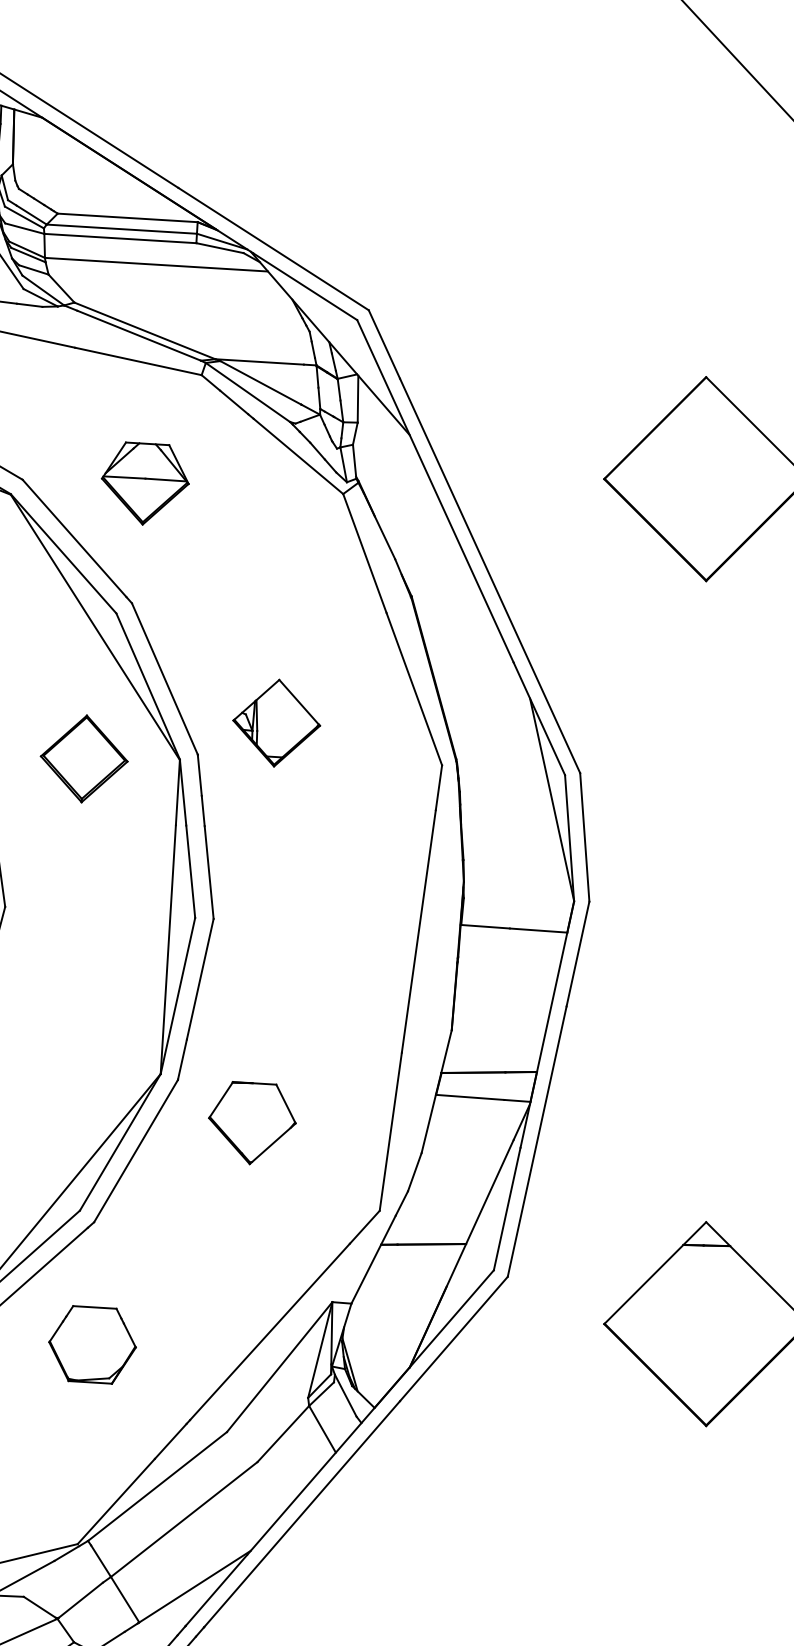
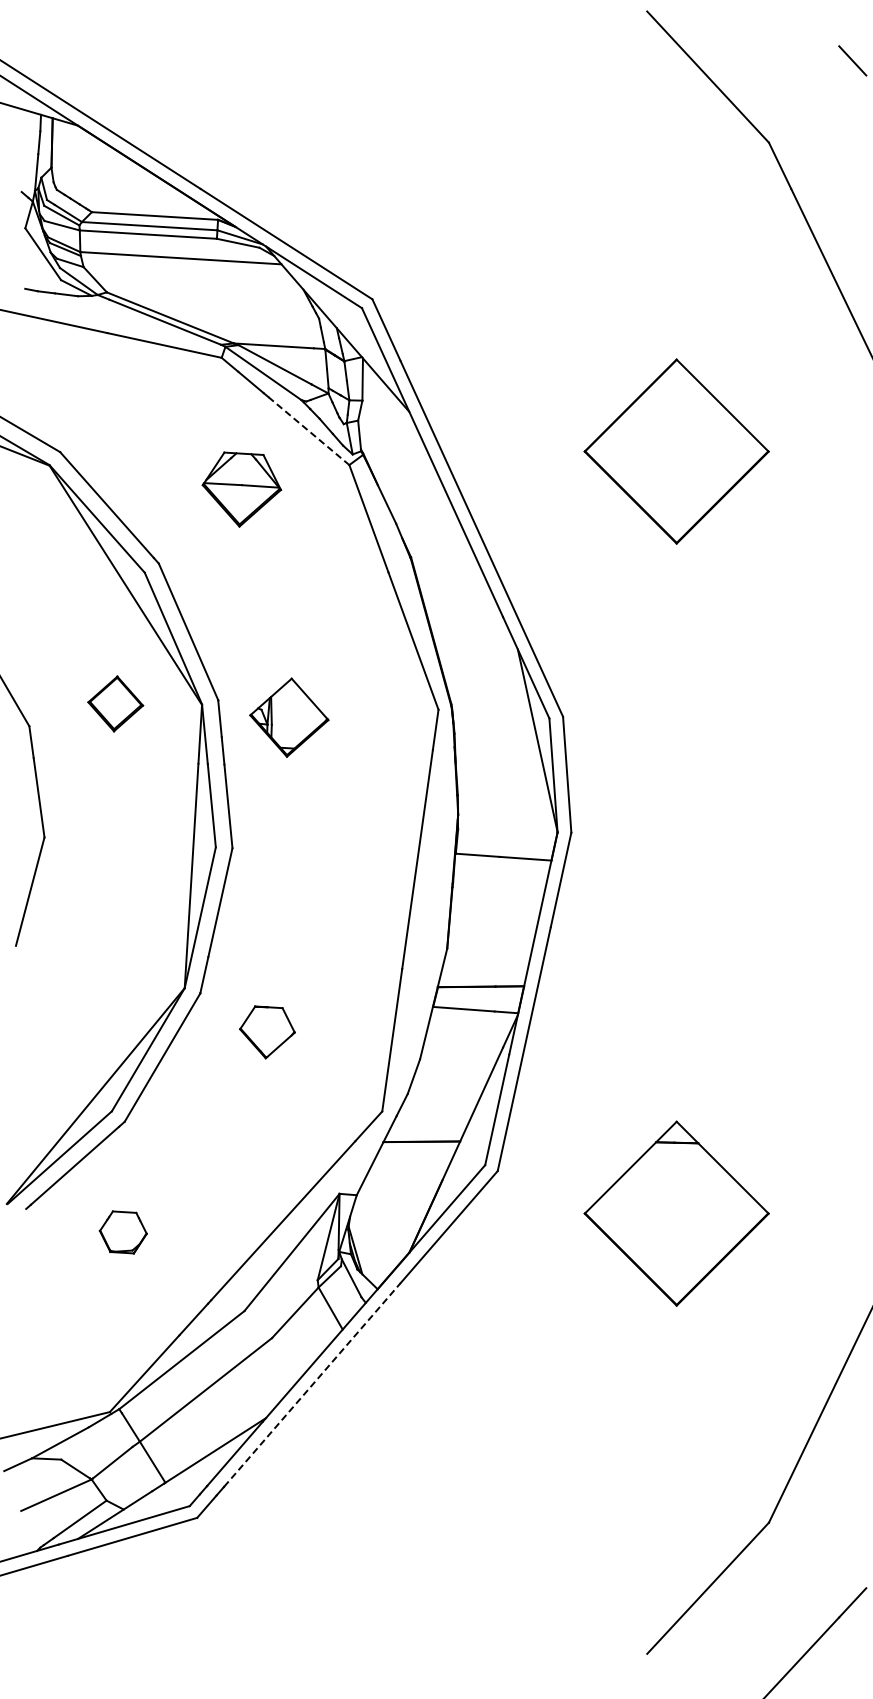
line: (297, 456) -> (308, 431), solid -> dashed
part: (144, 483) -> (241, 489), moved
part: (276, 722) -> (289, 717), moved
part: (83, 758) -> (115, 703), size x0.7
part: (252, 1123) -> (267, 1032), size x0.7
part: (92, 1344) -> (123, 1232), size x0.6
line: (302, 1513) -> (312, 1384), solid -> dashed

